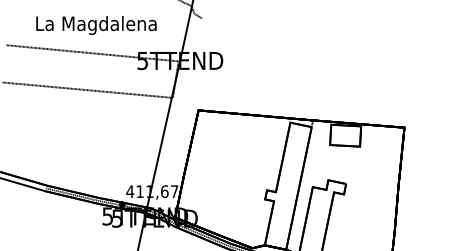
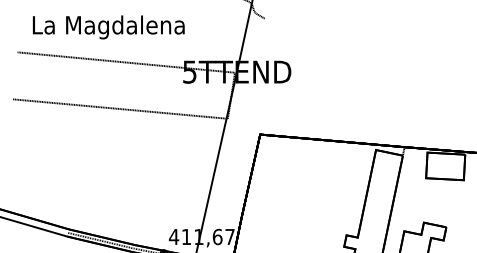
text: (96, 25) -> (108, 27), moved

